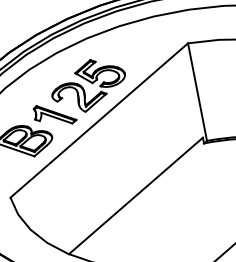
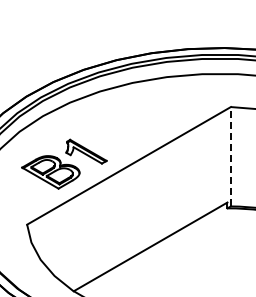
part: (87, 85) -> (124, 129), removed
line: (197, 91) -> (230, 156), solid -> dashed

